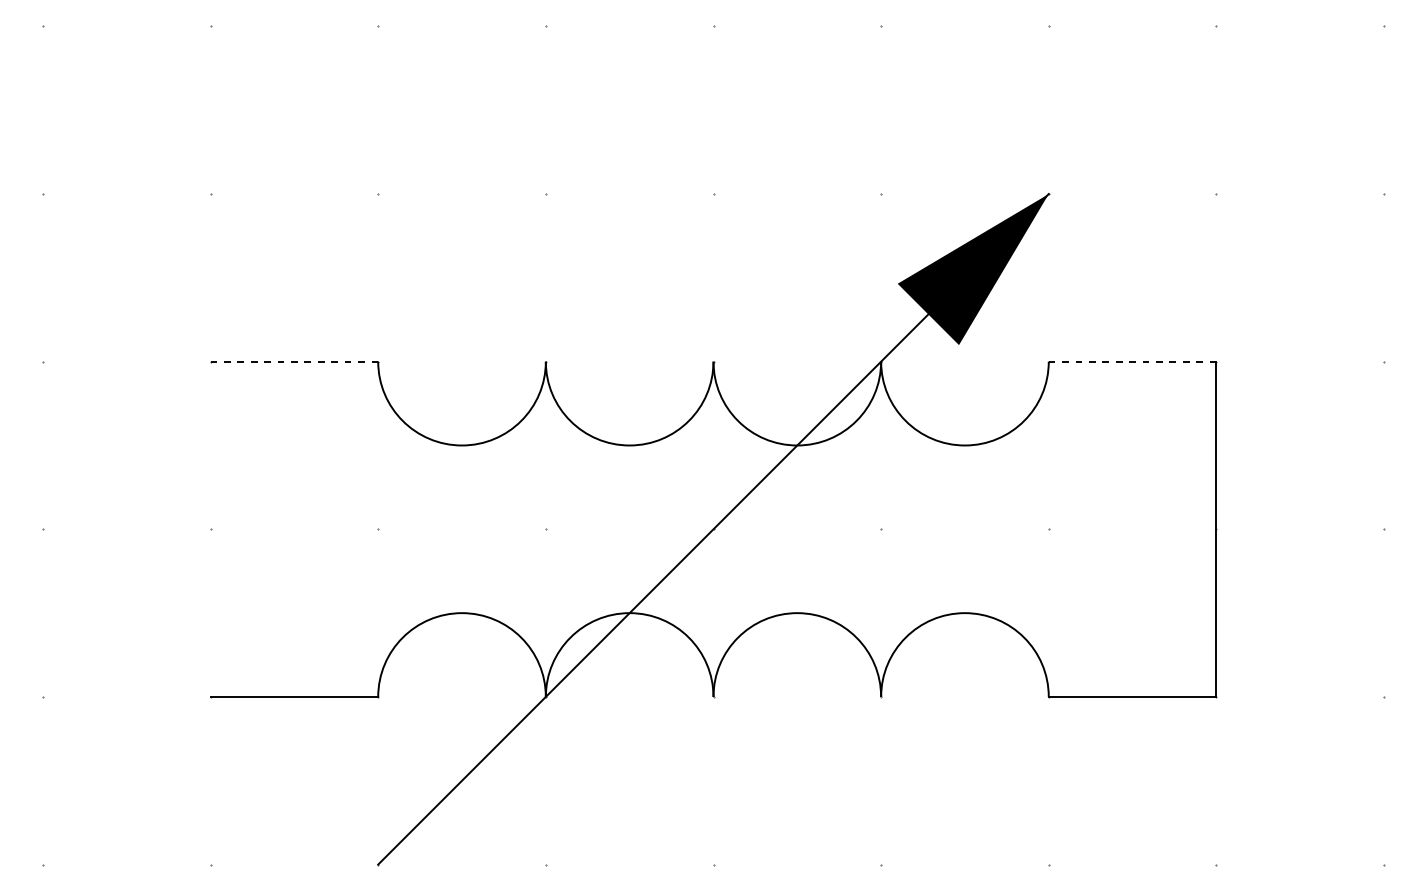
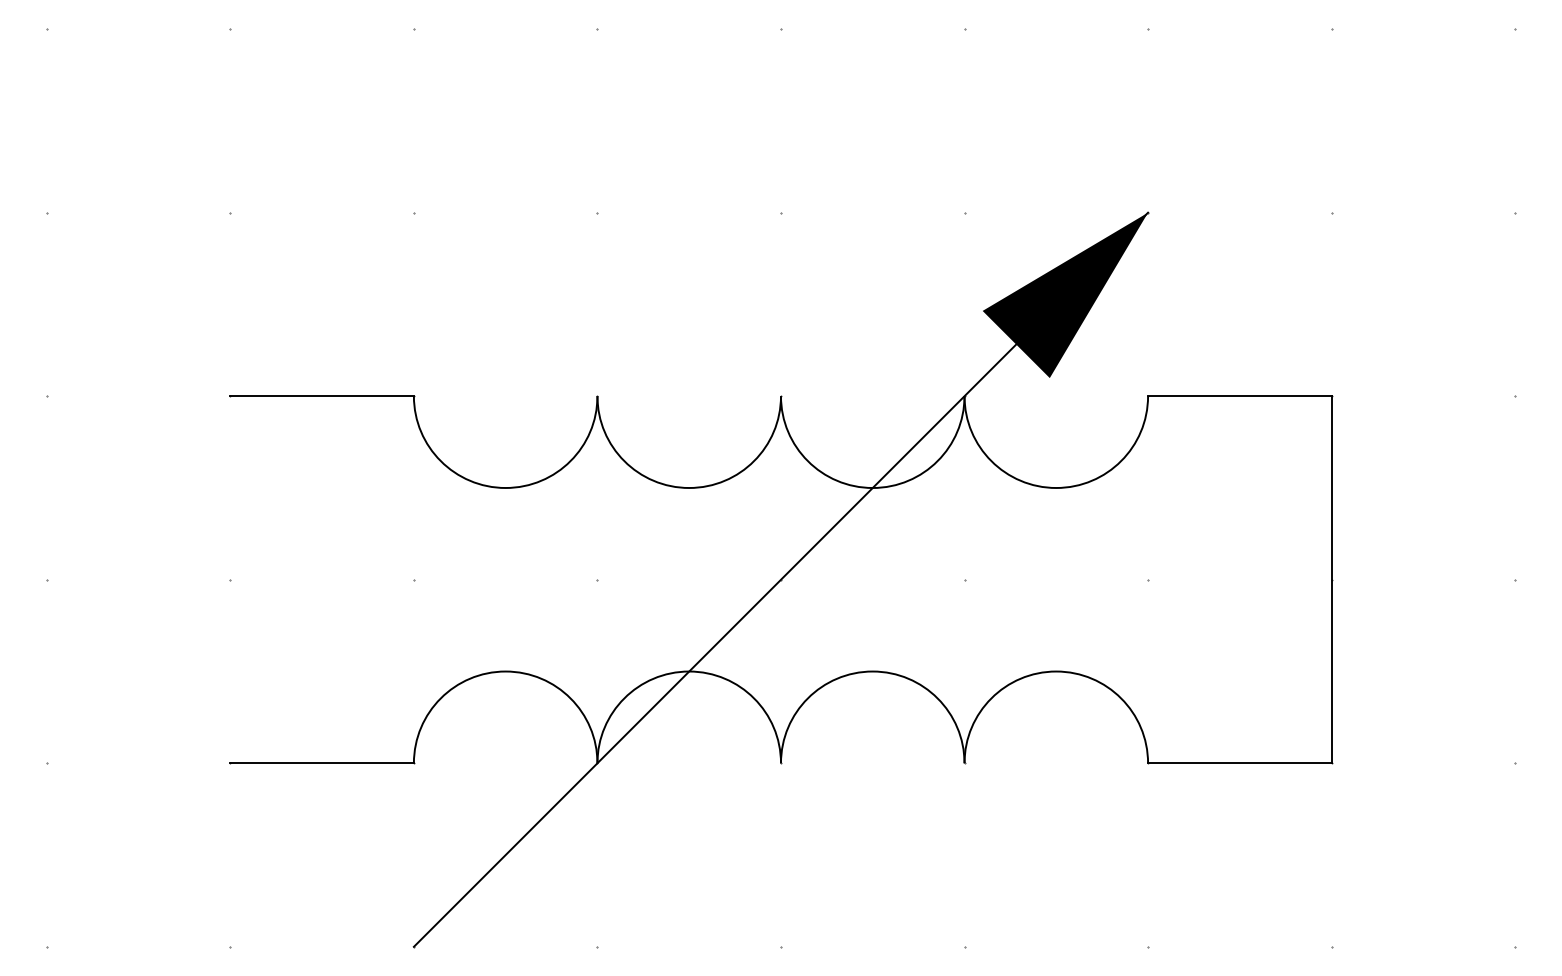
line: (294, 361) -> (322, 396), dashed -> solid
line: (1132, 361) -> (1239, 396), dashed -> solid

